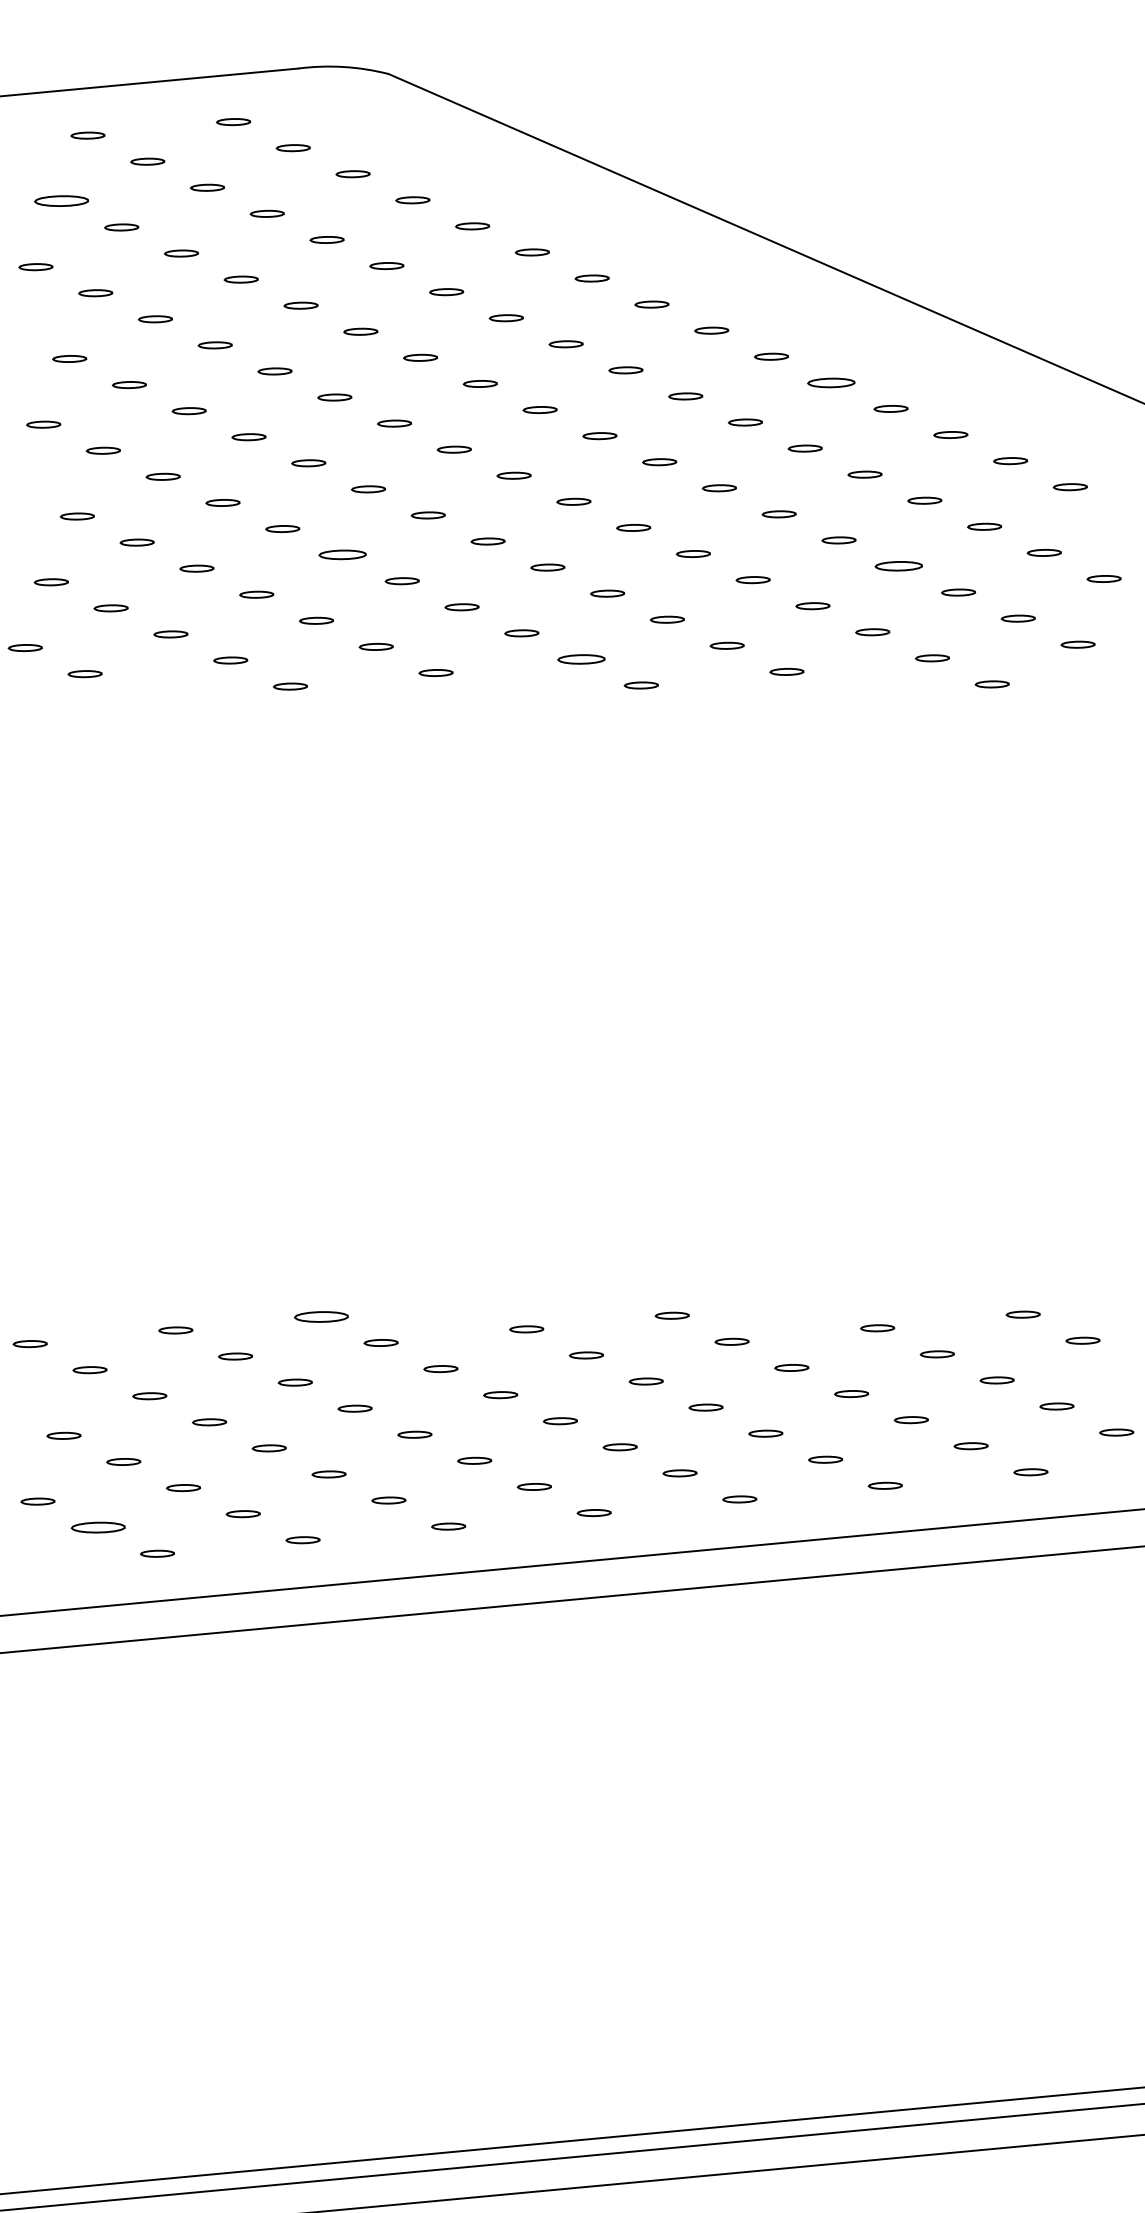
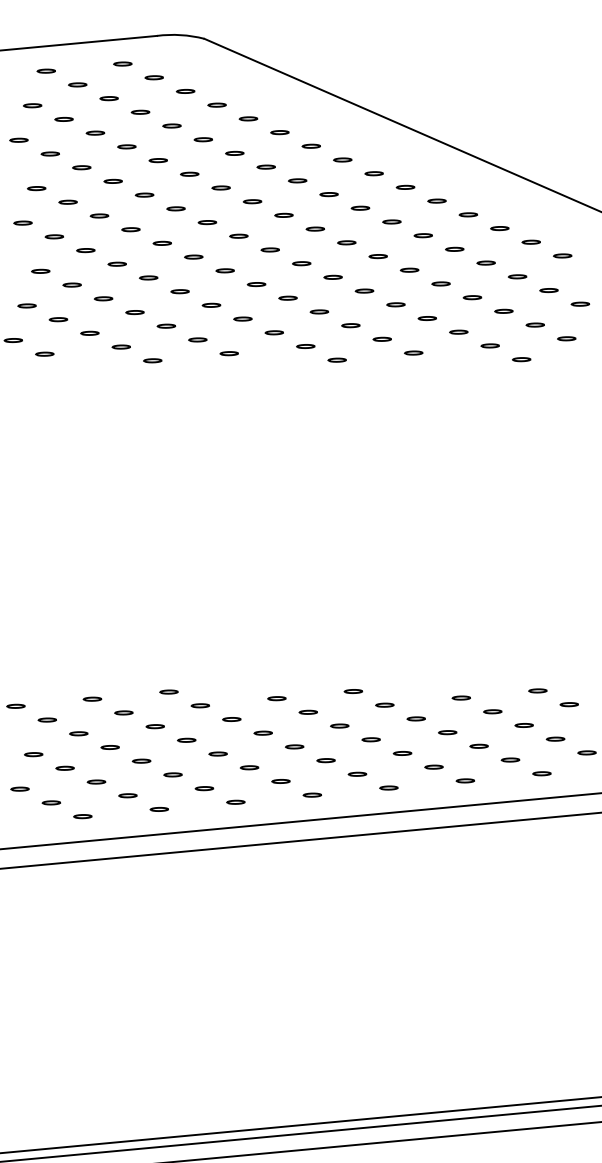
part: (61, 200) -> (32, 105), size x0.62
part: (830, 381) -> (436, 200), size x0.71
part: (341, 554) -> (179, 291), size x0.71
part: (898, 566) -> (472, 297), size x0.71
part: (581, 659) -> (305, 346), size x0.71
part: (320, 1315) -> (168, 691), size x0.62
part: (95, 1526) -> (50, 802), size x0.62

